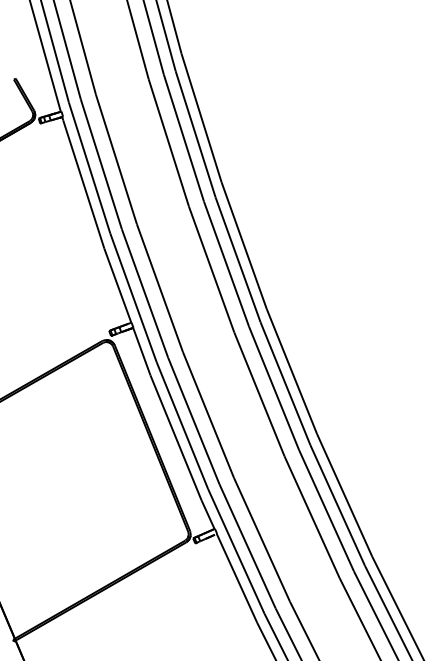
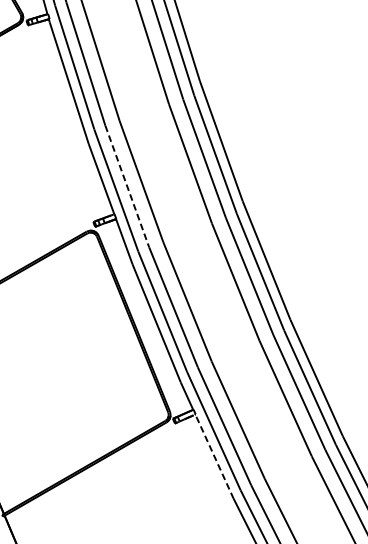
line: (145, 294) -> (127, 187), solid -> dashed
line: (237, 578) -> (214, 456), solid -> dashed

